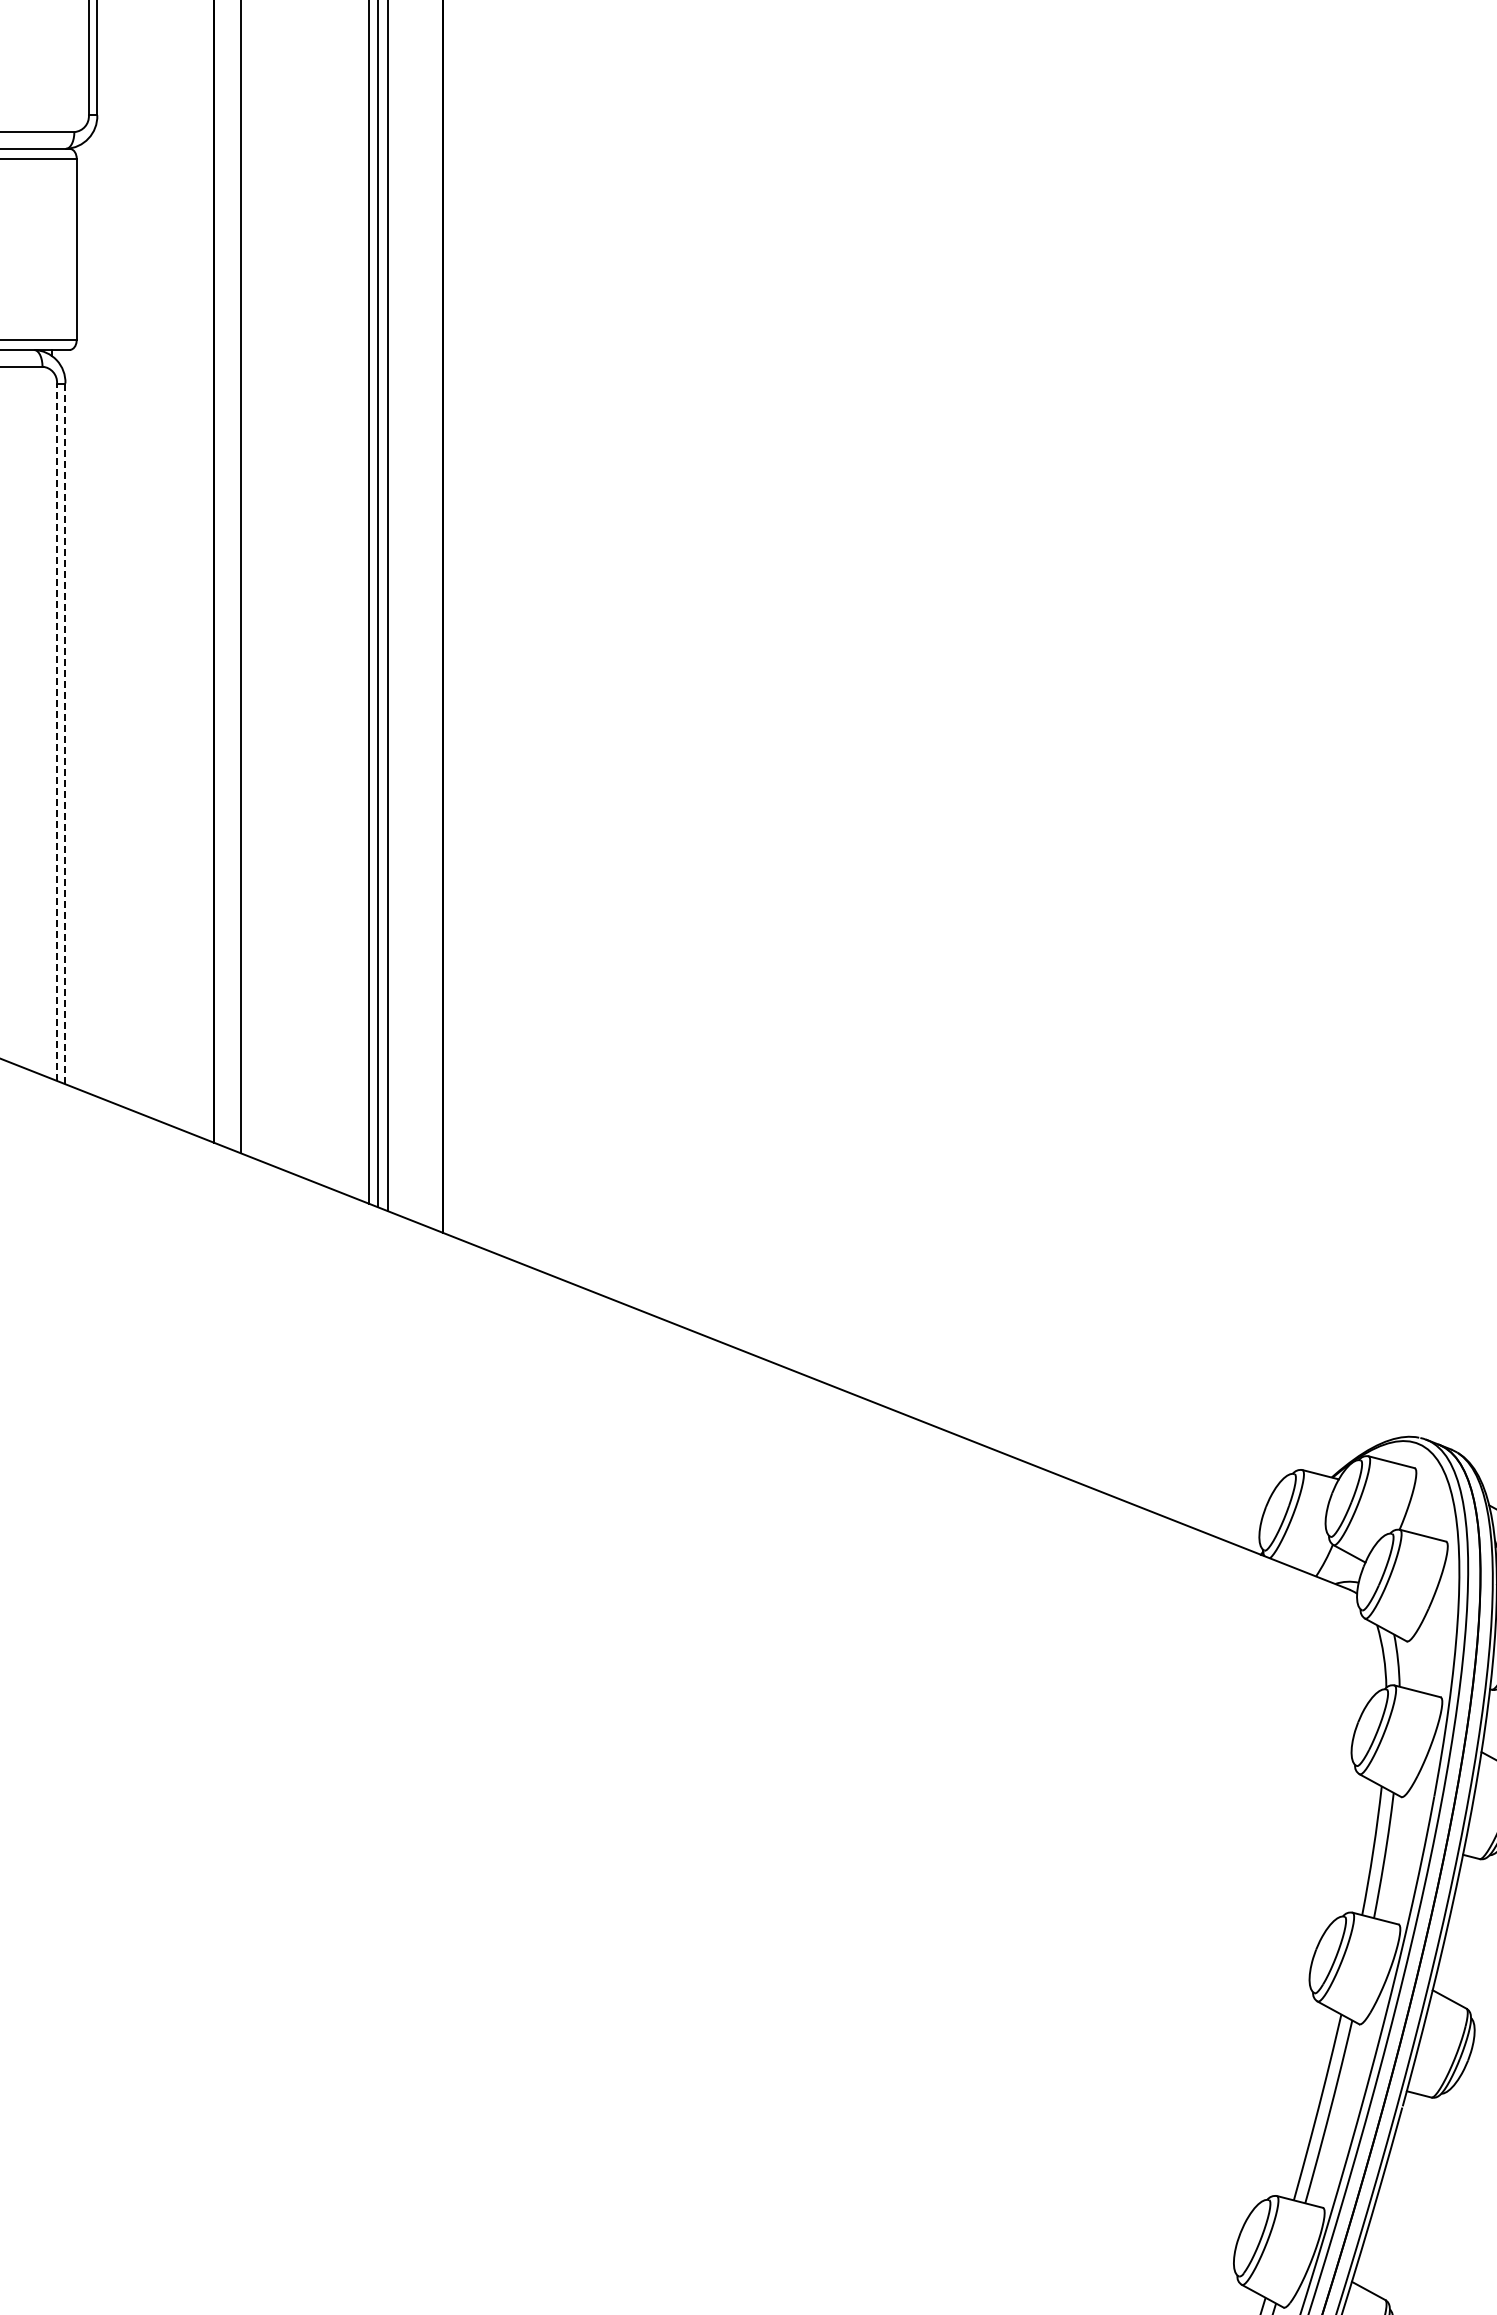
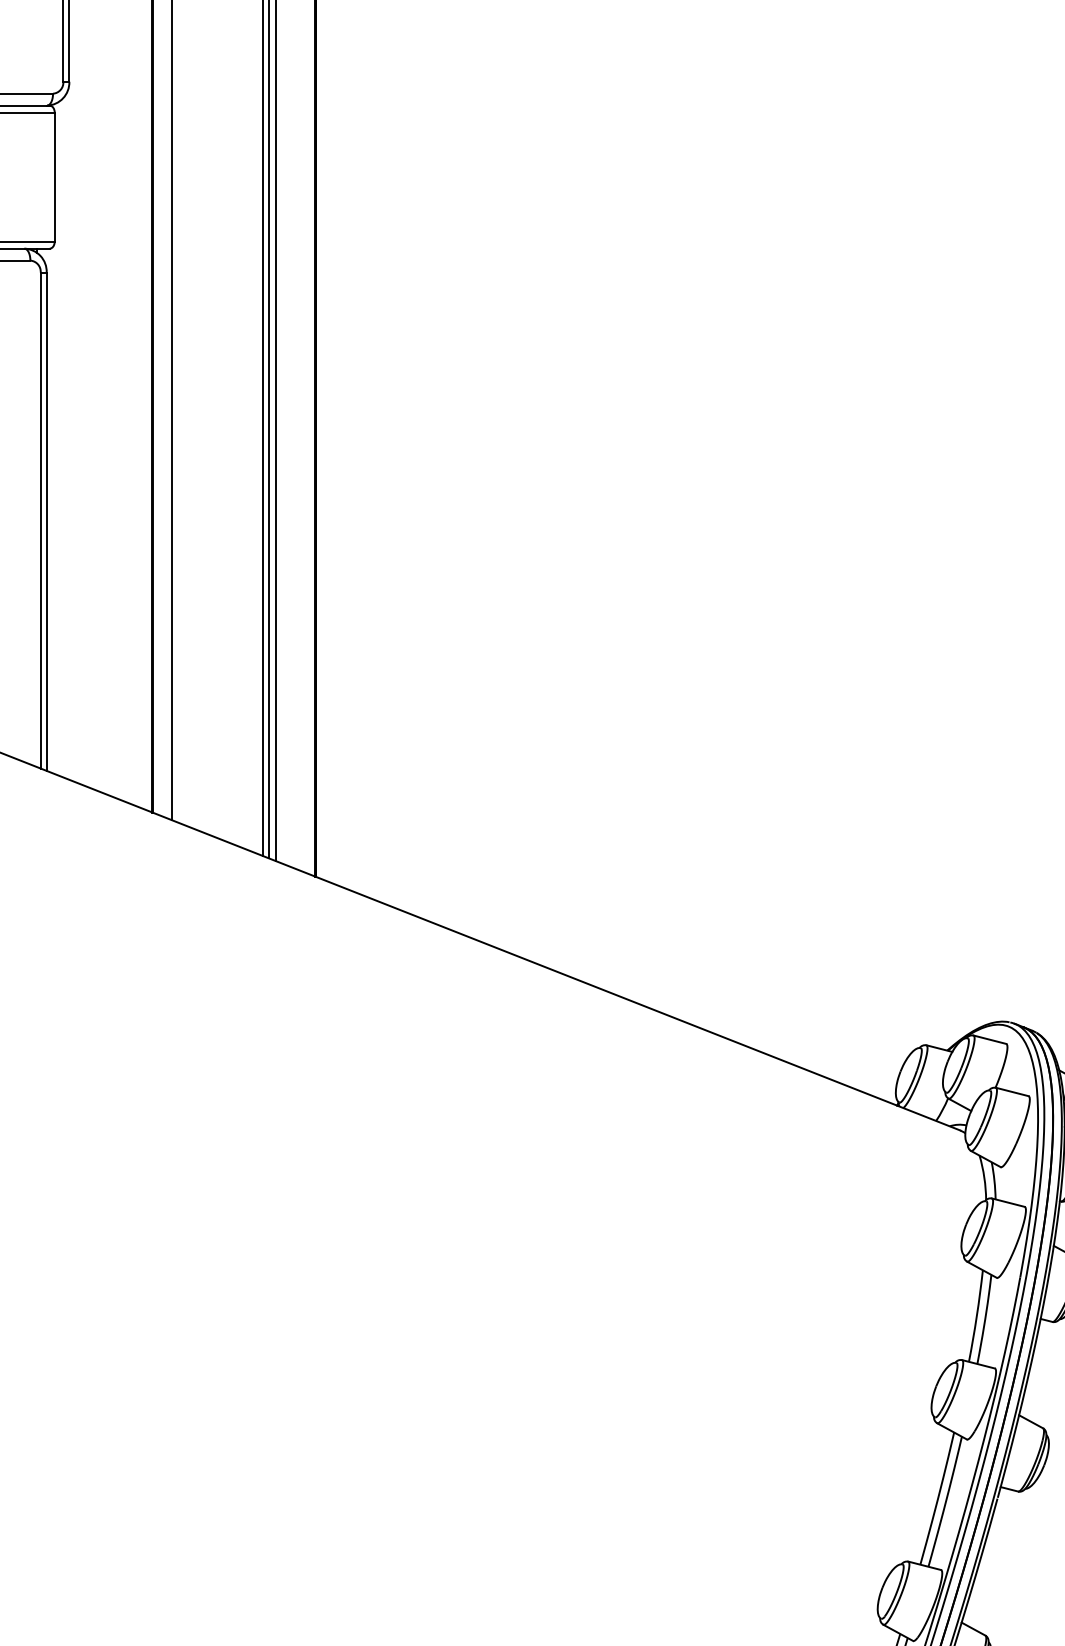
line: (57, 732) -> (41, 520), dashed -> solid
line: (65, 733) -> (46, 521), dashed -> solid

